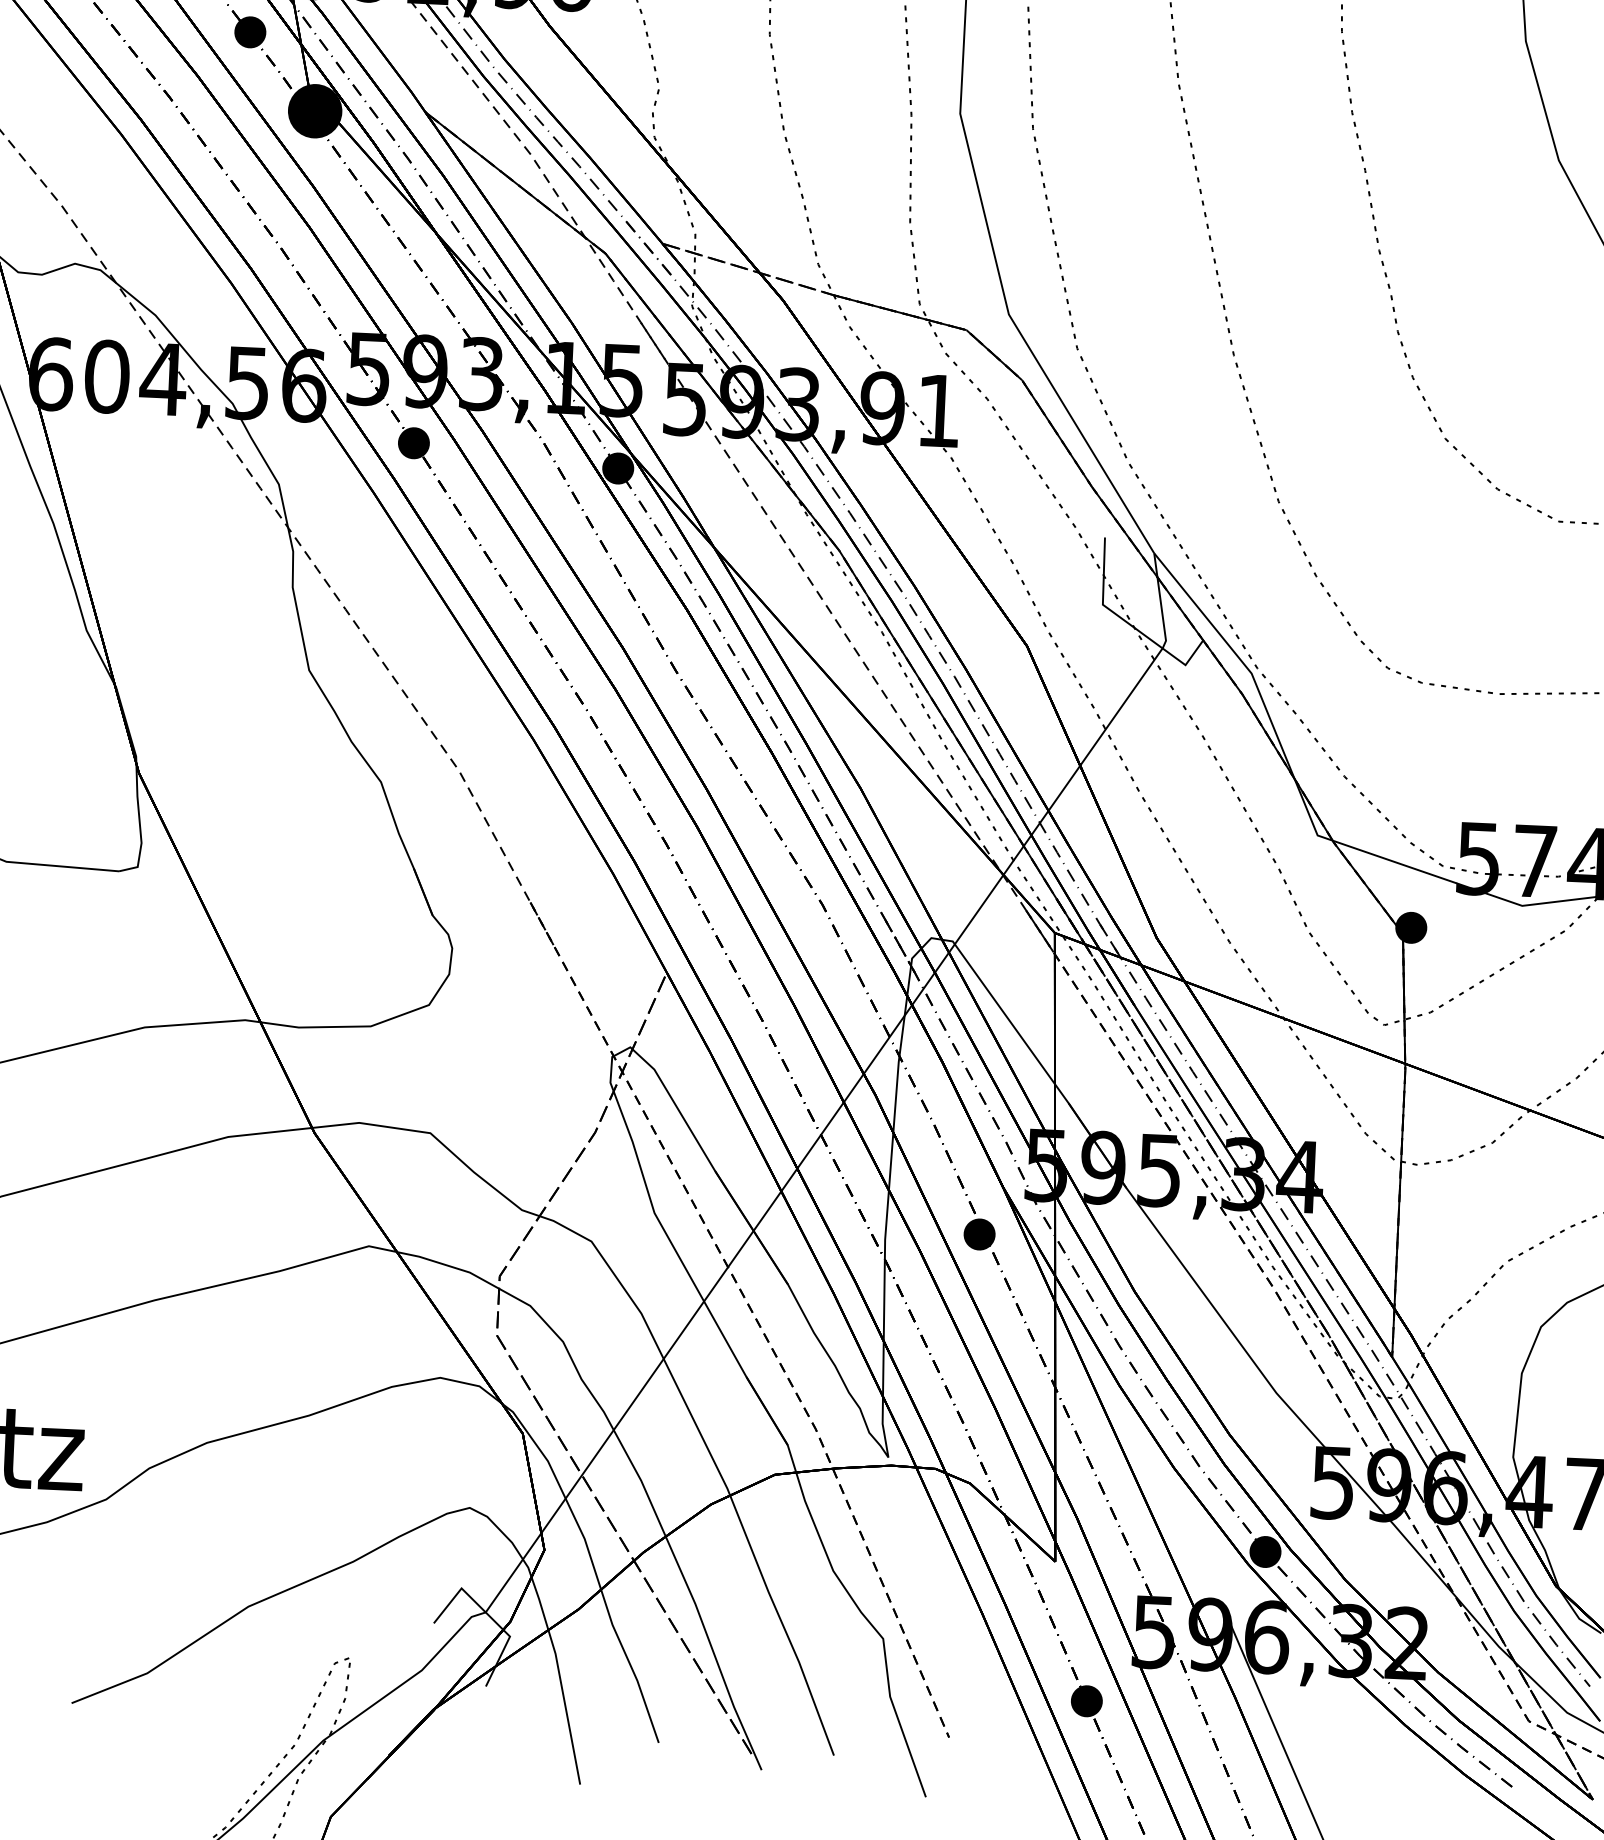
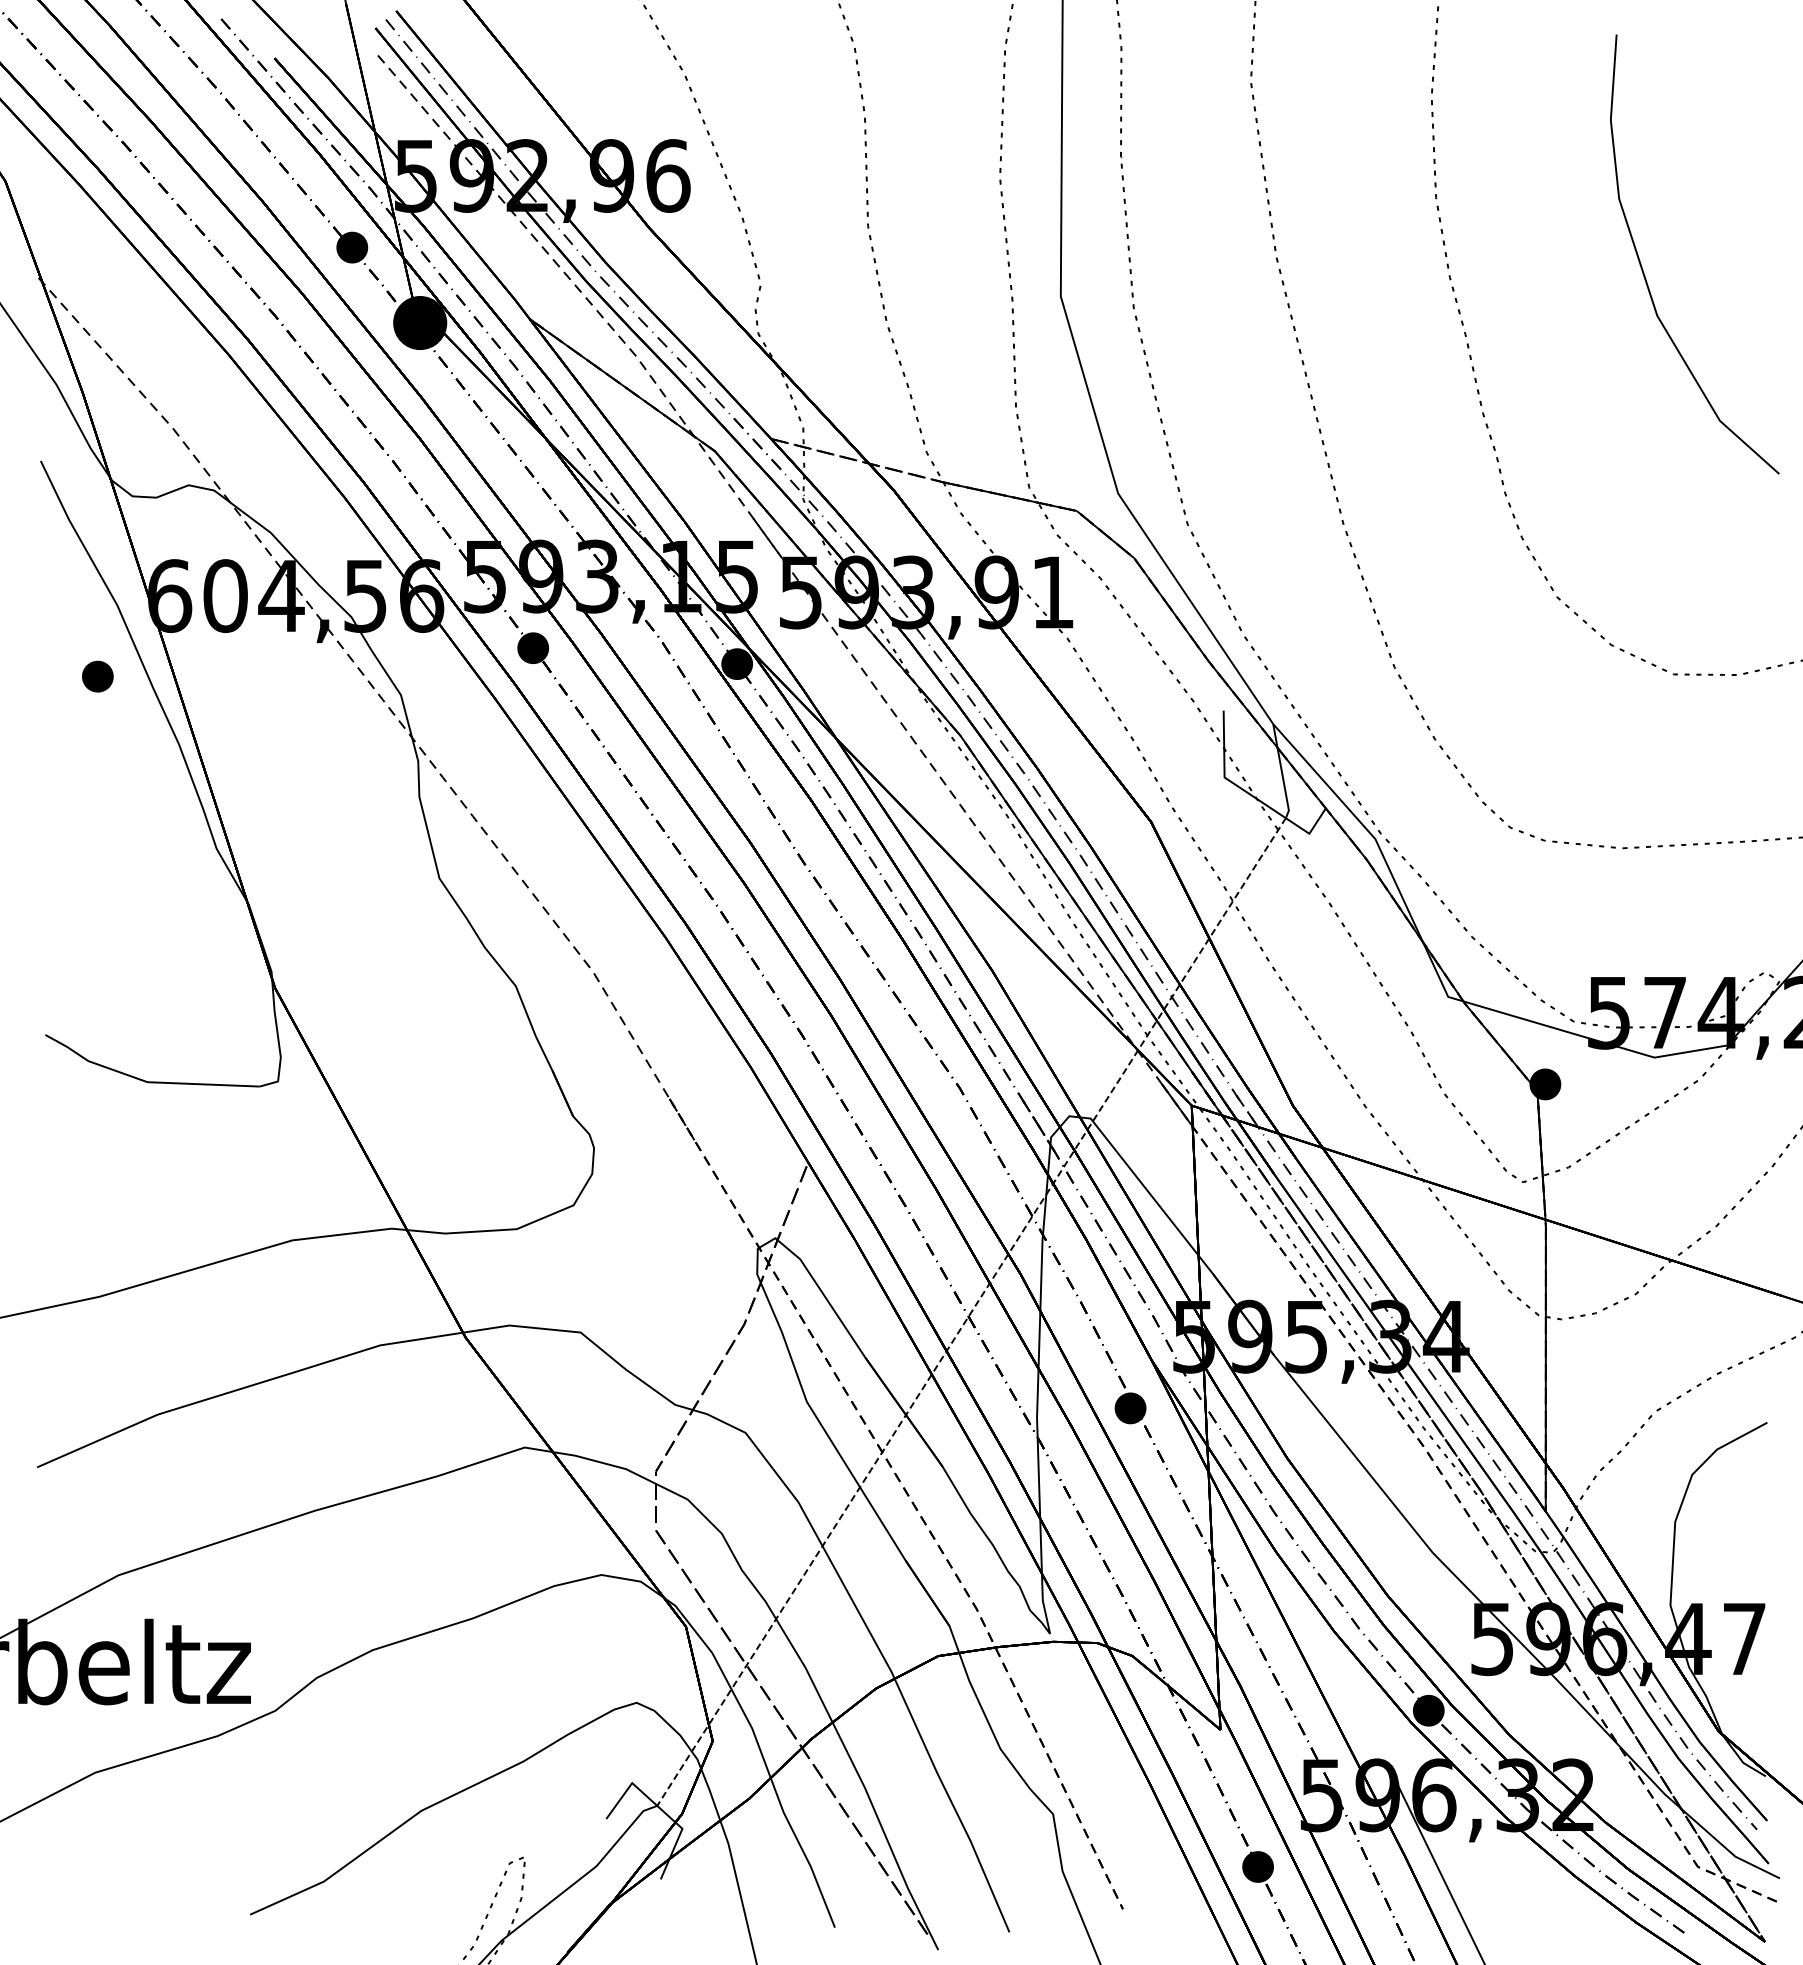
line: (824, 1129) -> (971, 1311), solid -> dashed

